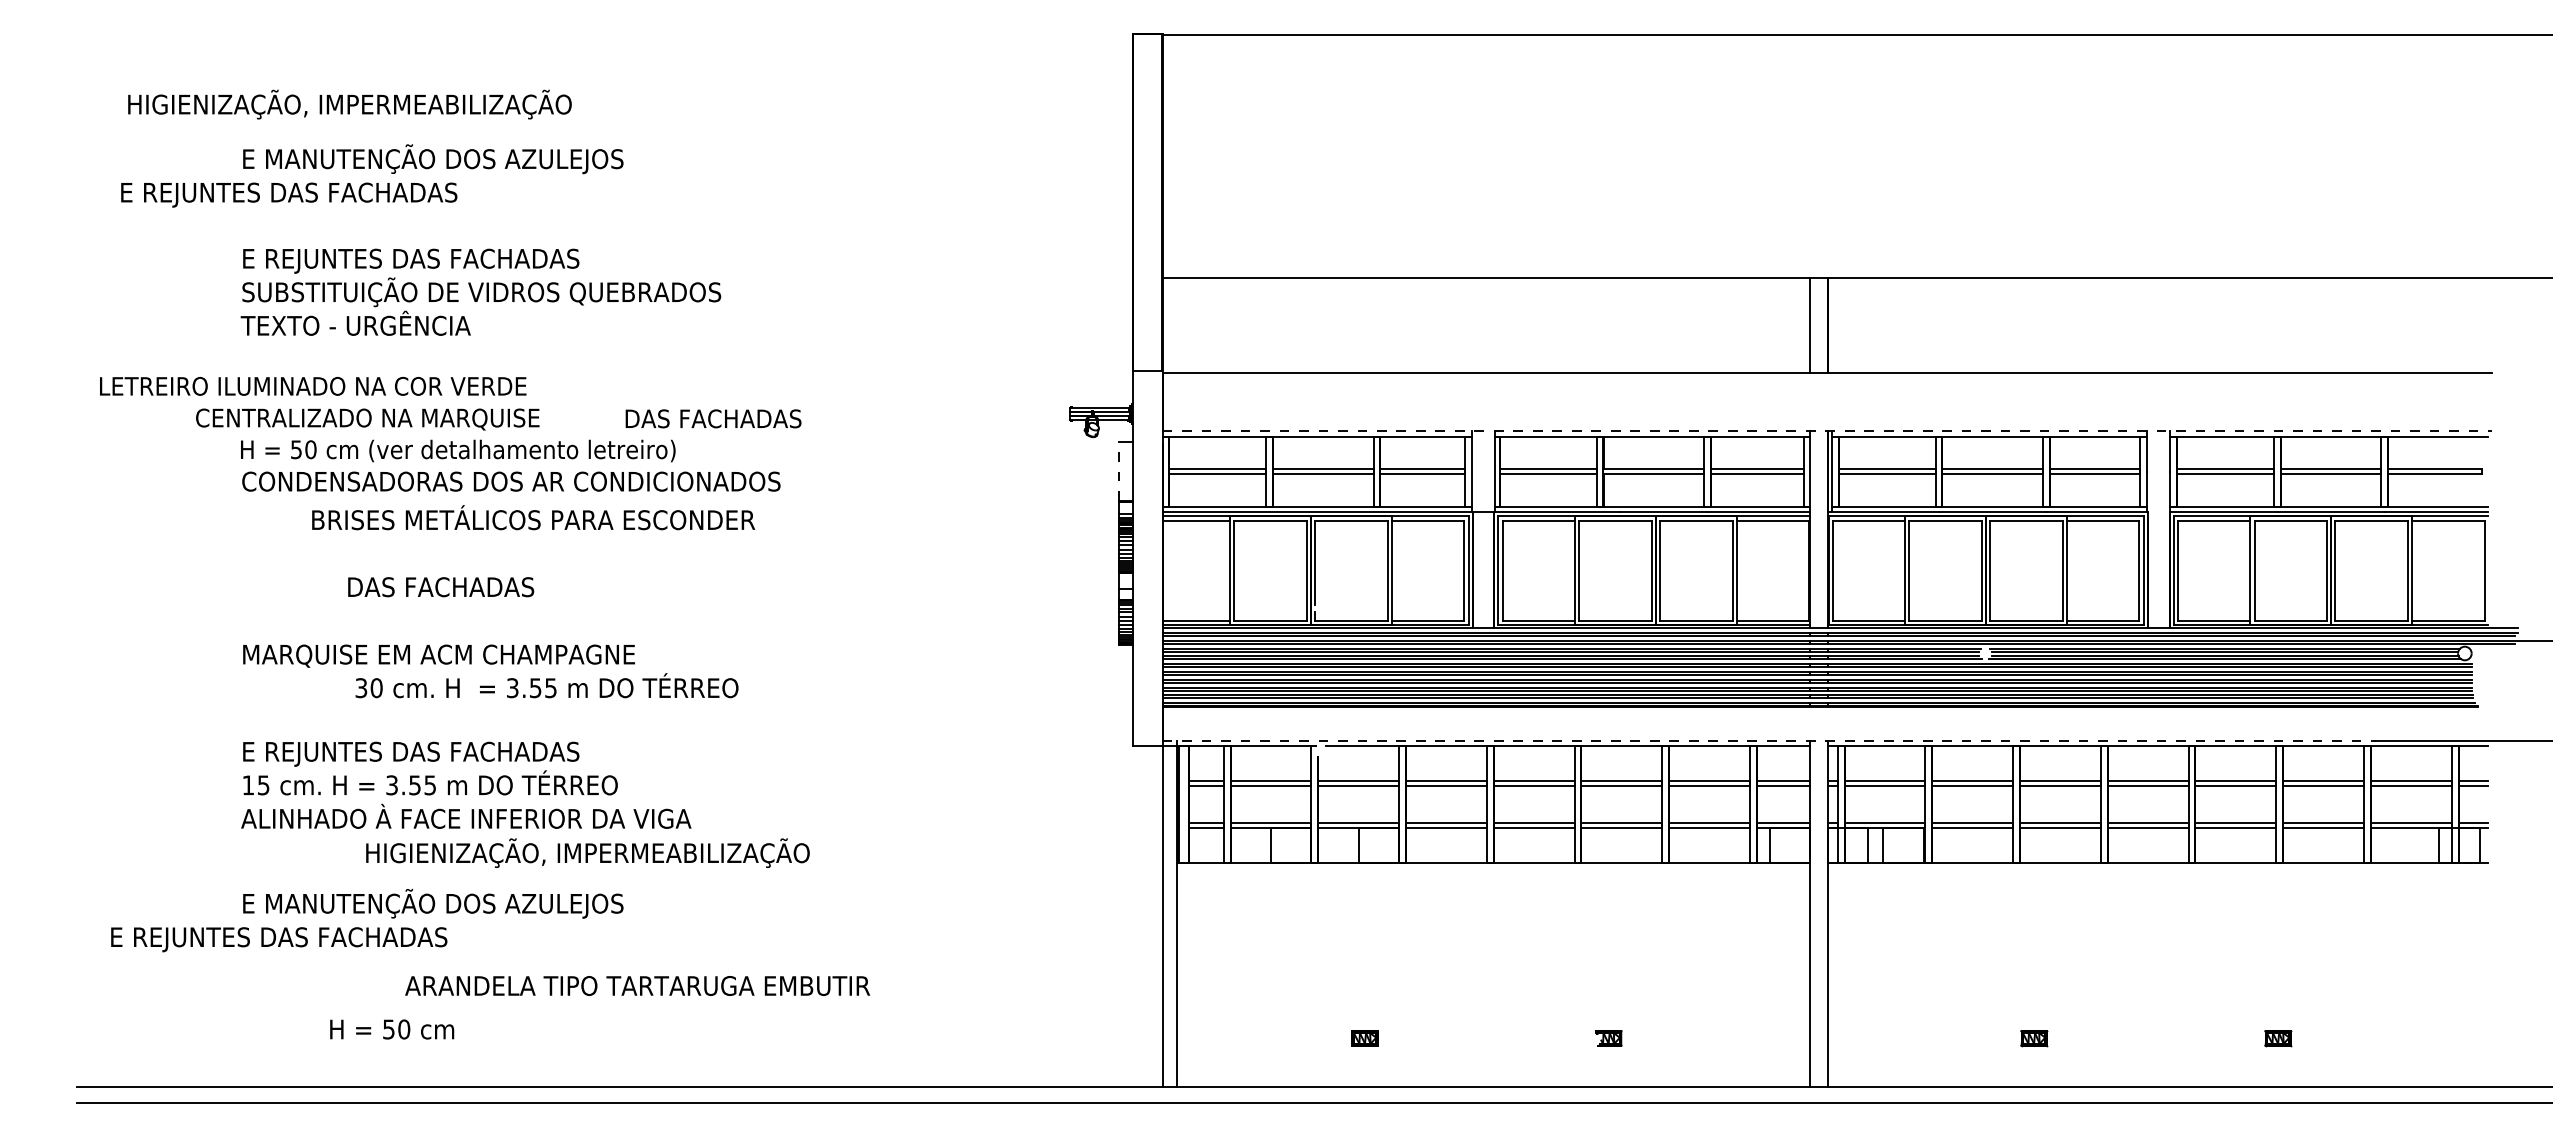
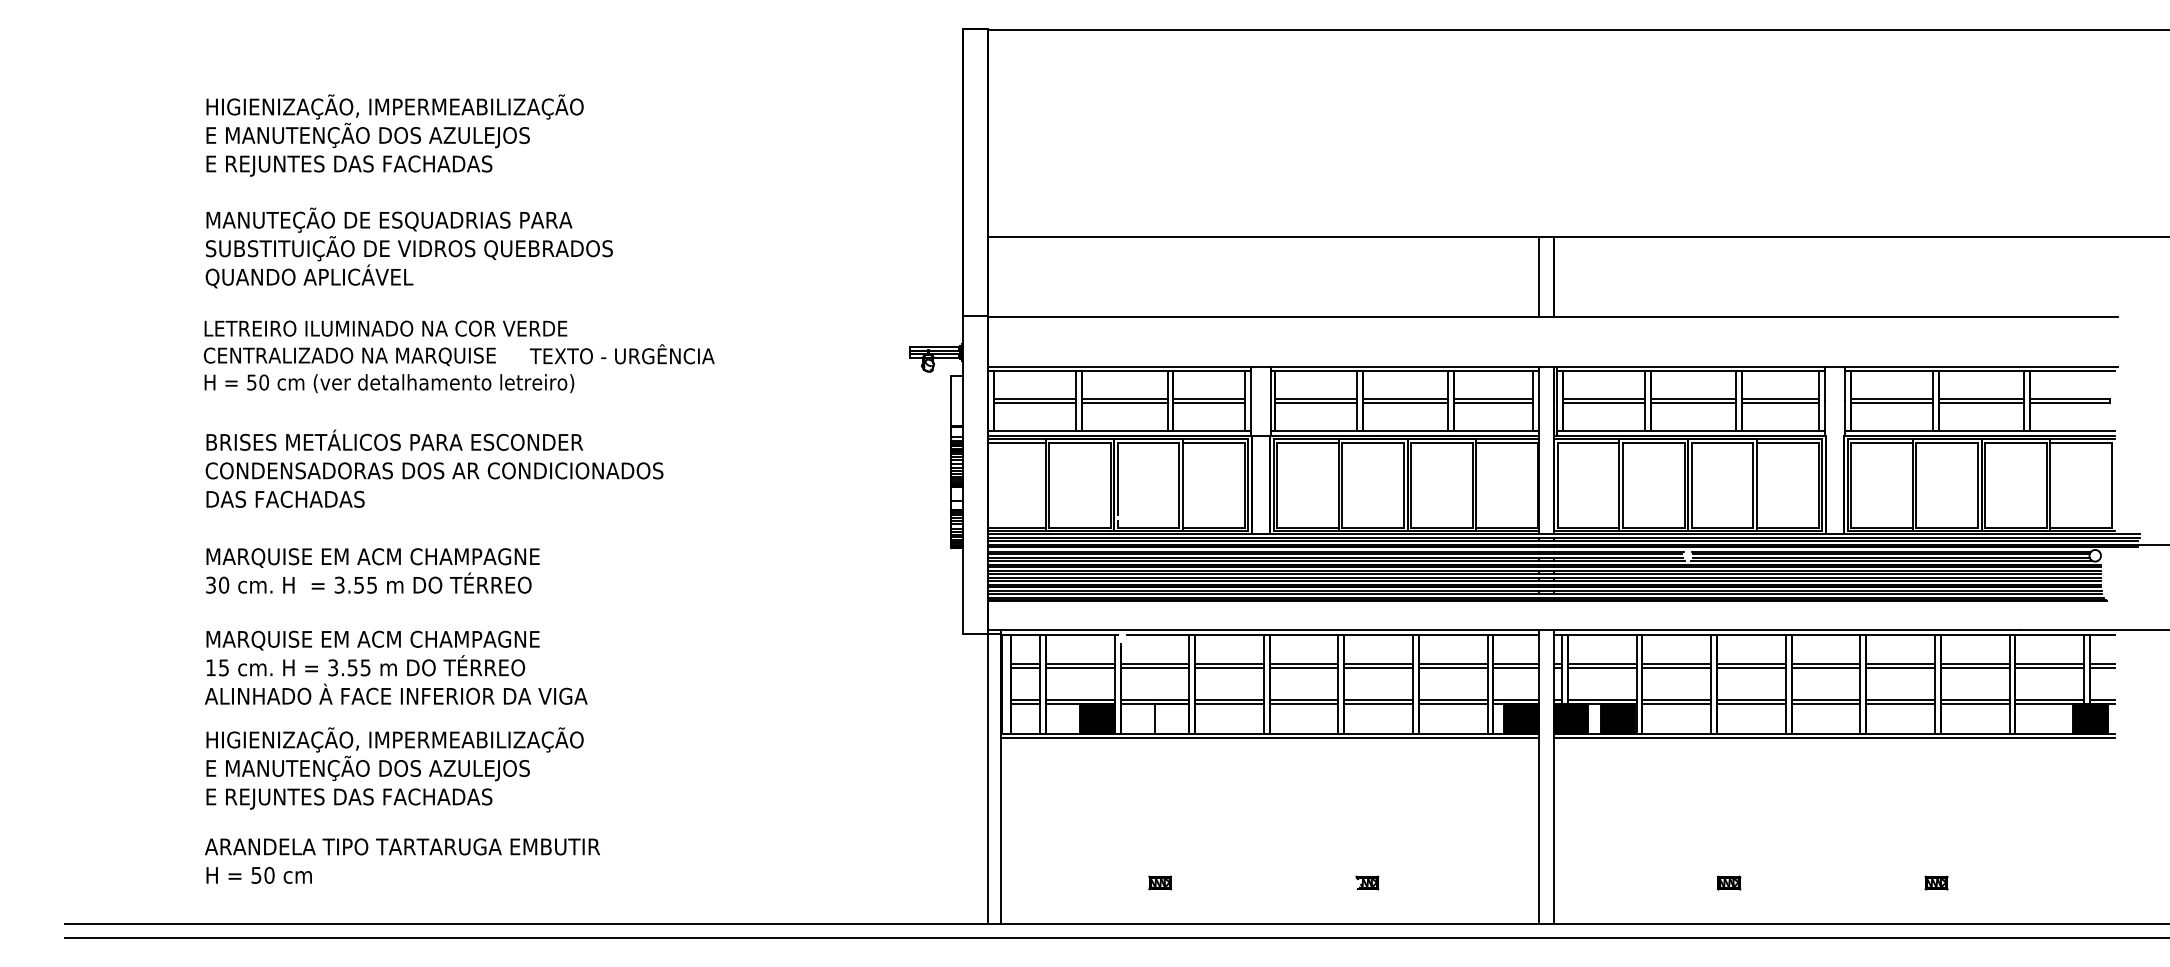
text: (349, 104) -> (394, 106), moved
text: (289, 194) -> (349, 165), moved
text: (459, 258) -> (390, 219), E REJUNTES DAS FACHADAS -> MANUTEÇÃO DE ESQUADRIAS PARA
text: (363, 324) -> (308, 276), TEXTO - URGÊNCIA -> QUANDO APLICÁVEL
text: (313, 385) -> (386, 327), moved
text: (731, 416) -> (621, 354), DAS FACHADAS -> TEXTO - URGÊNCIA
text: (367, 419) -> (349, 356), moved
line: (1827, 431) -> (1553, 367), dashed -> solid
line: (1119, 471) -> (951, 401), dashed -> solid
text: (511, 481) -> (434, 470), moved
text: (533, 517) -> (394, 440), moved
text: (441, 587) -> (285, 499), moved
text: (546, 685) -> (368, 582), moved
line: (1769, 741) -> (1504, 630), dashed -> solid
text: (439, 753) -> (373, 640), E REJUNTES DAS FACHADAS -> MARQUISE EM ACM CHAMPAGNE
fill: (1291, 845) -> (1097, 718), added
fill: (1789, 845) -> (1521, 718), added
fill: (1847, 845) -> (1570, 718), added
fill: (1903, 845) -> (1618, 718), added
fill: (2459, 845) -> (2090, 718), added
text: (587, 852) -> (394, 739), moved
line: (1493, 867) -> (1269, 737), added
line: (2157, 867) -> (1833, 737), added
text: (279, 939) -> (349, 798), moved
text: (637, 985) -> (402, 846), moved
text: (392, 1029) -> (259, 875), moved

